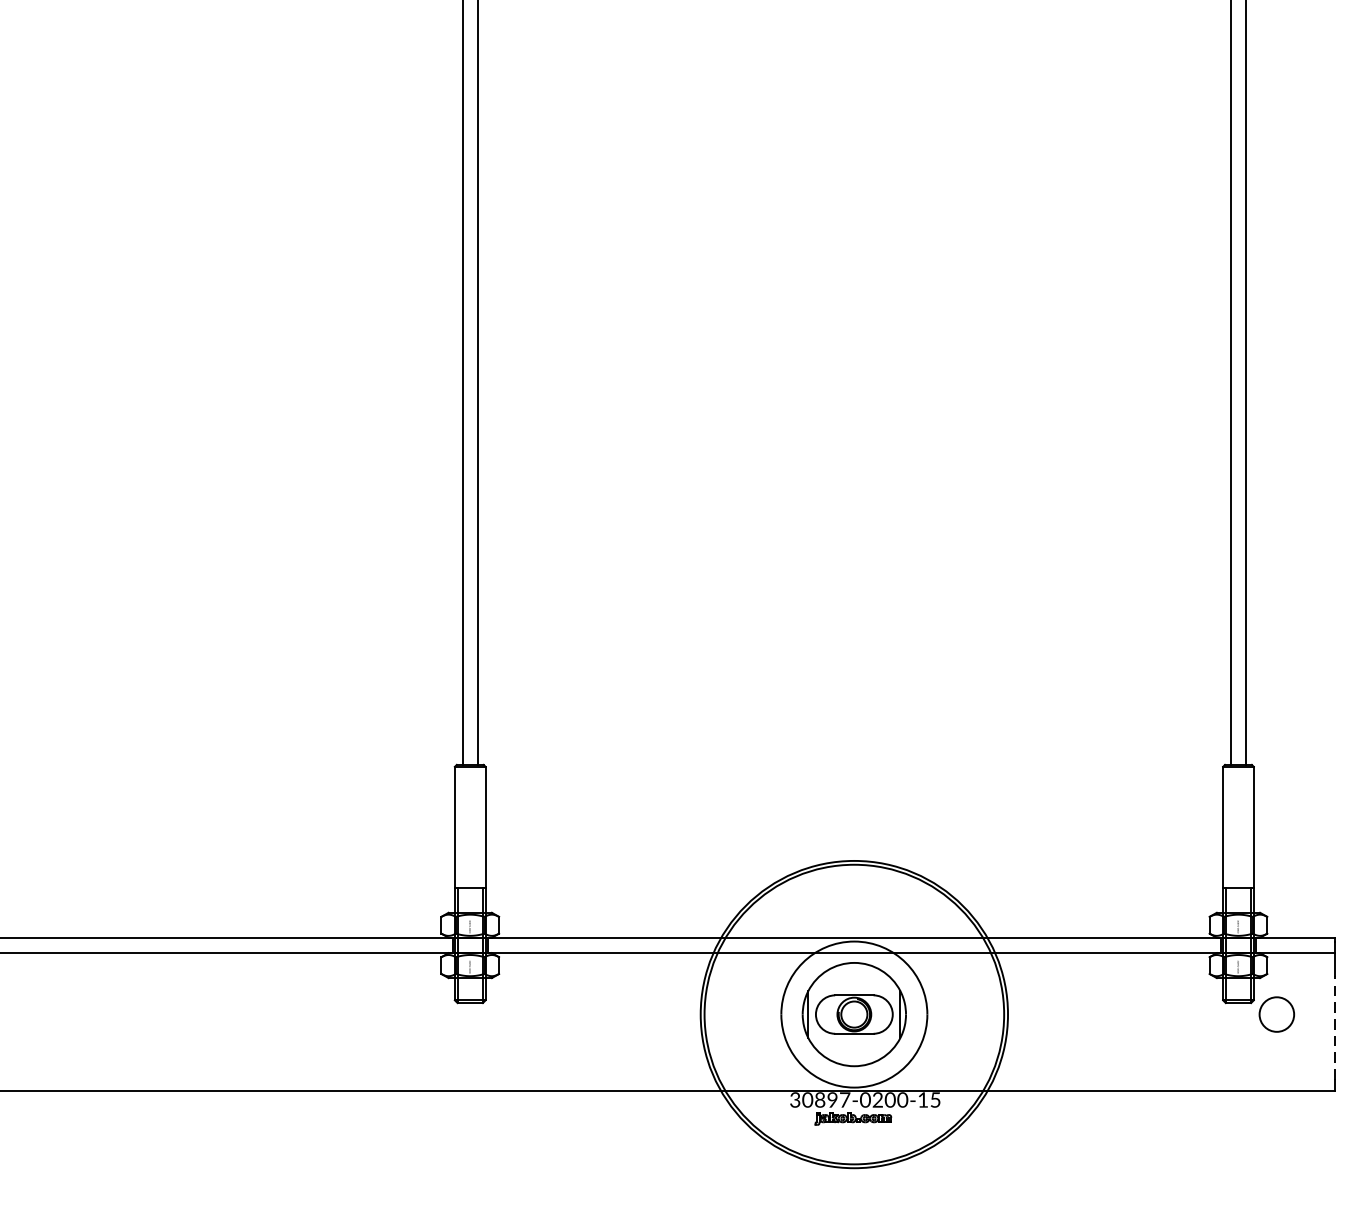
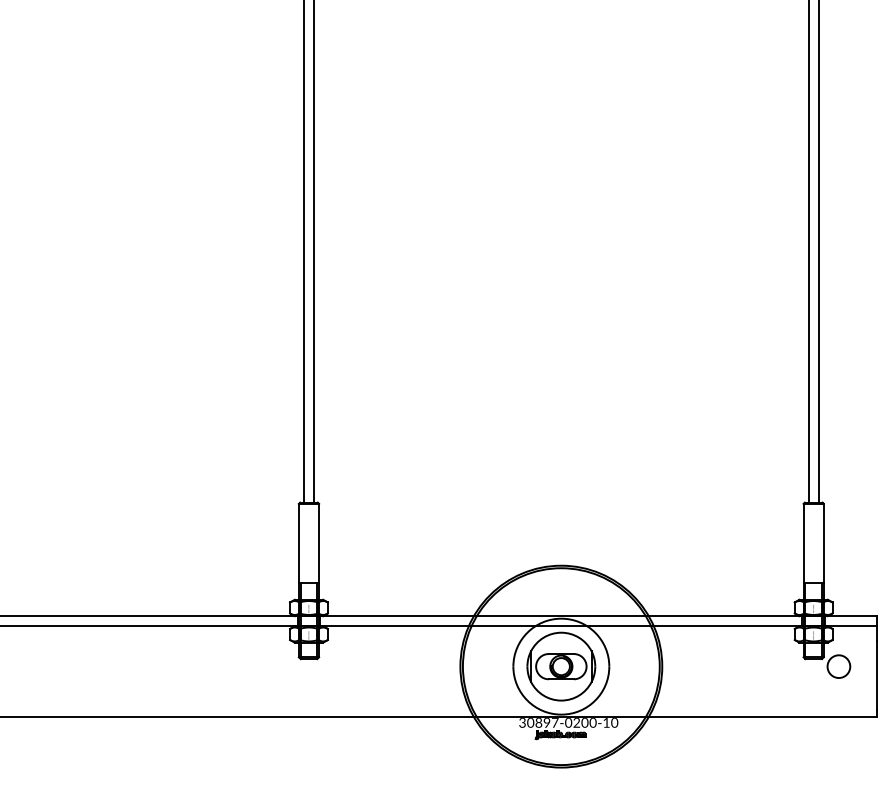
line: (1334, 1026) -> (876, 674), dashed -> solid
text: (935, 1099) -> (614, 722), 30897-0200-15 -> 30897-0200-10

